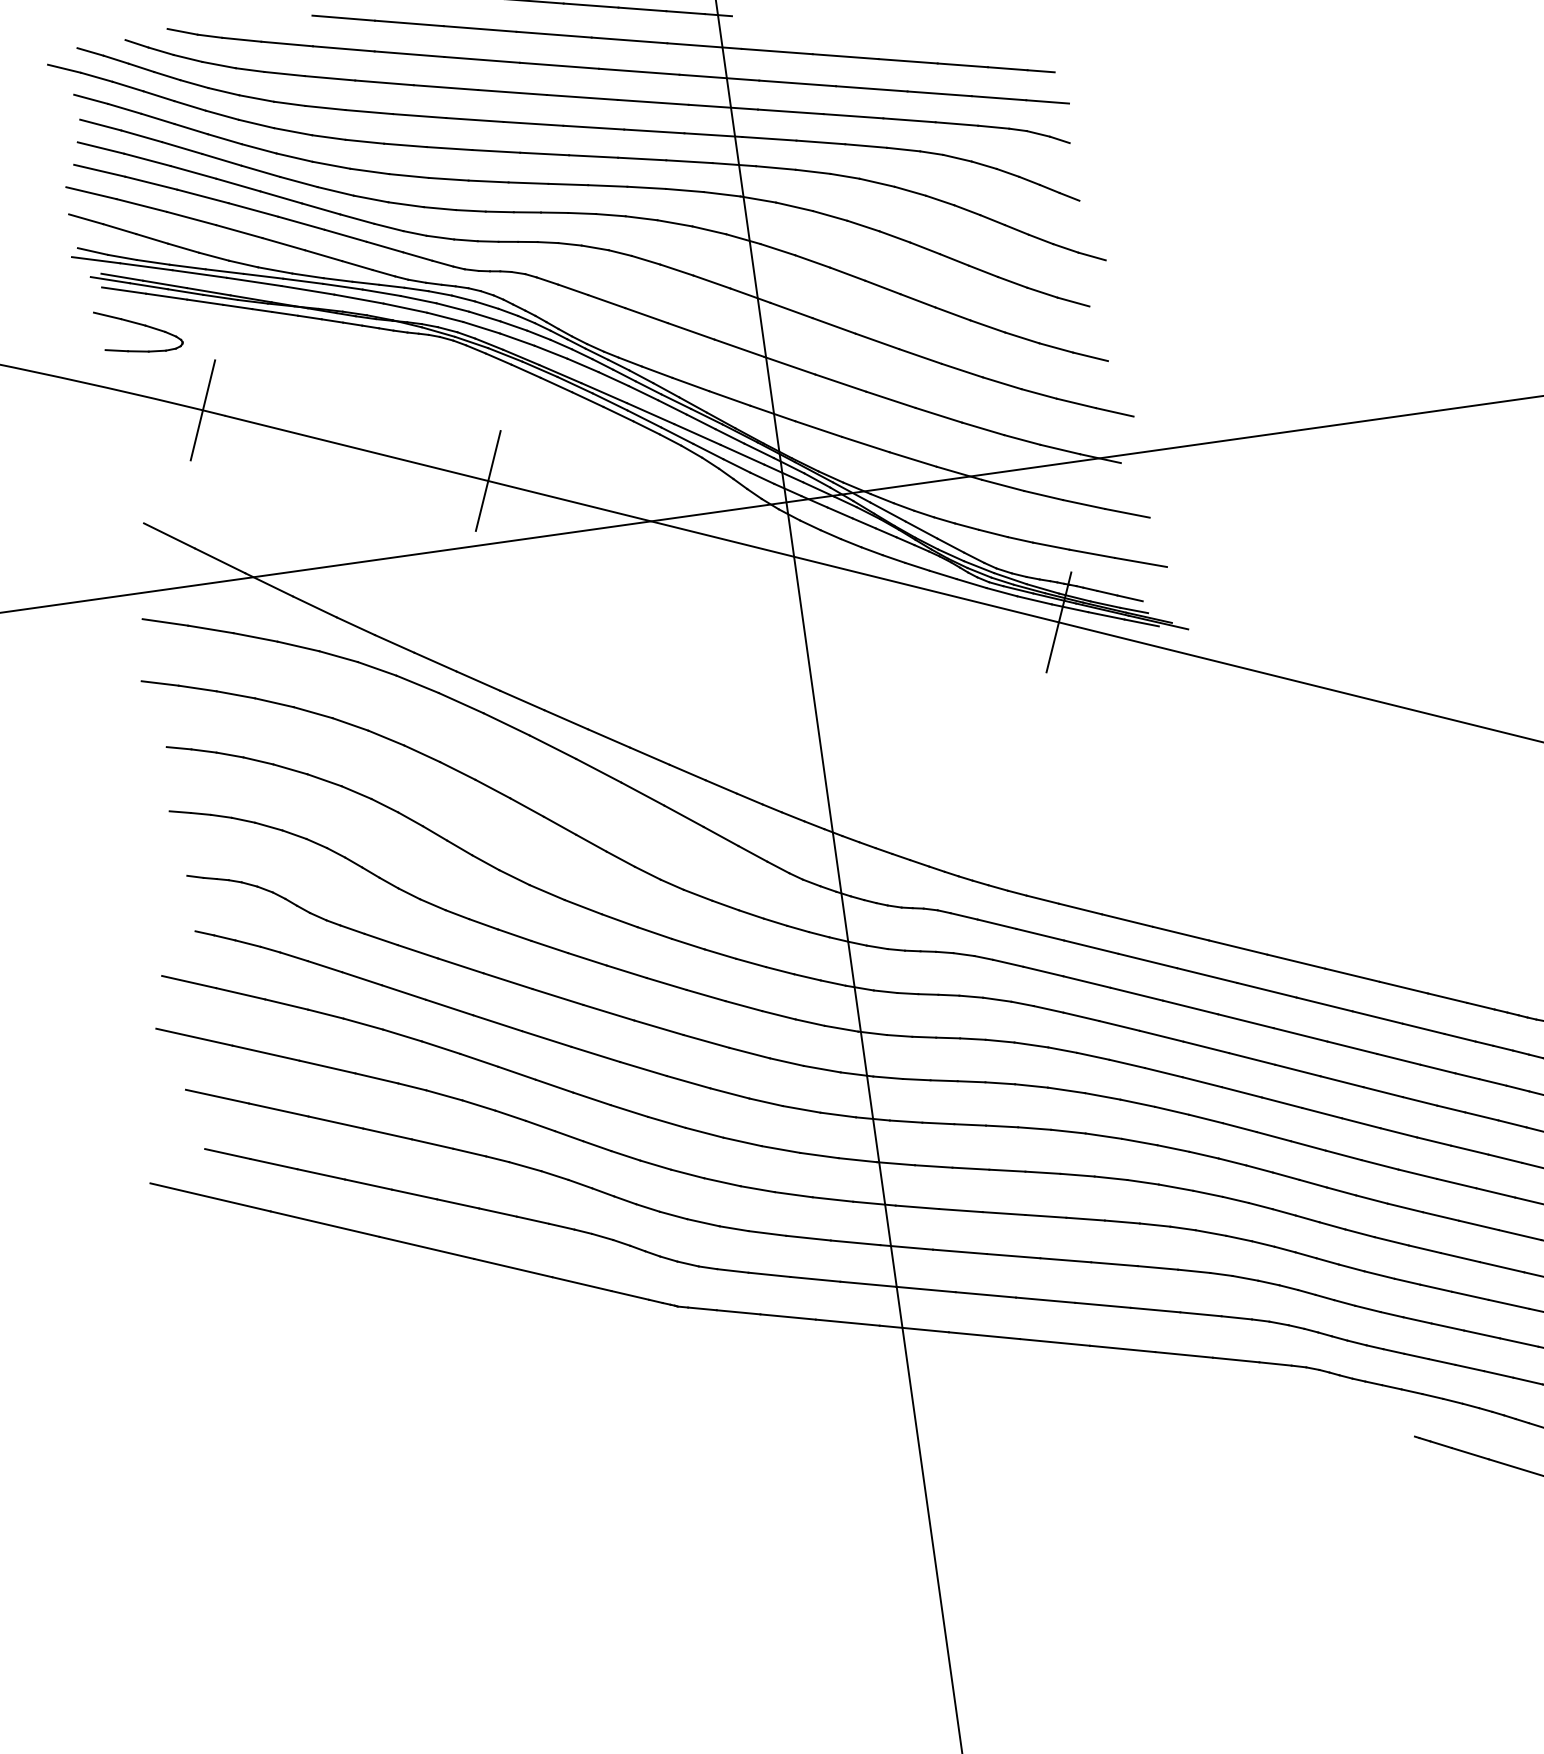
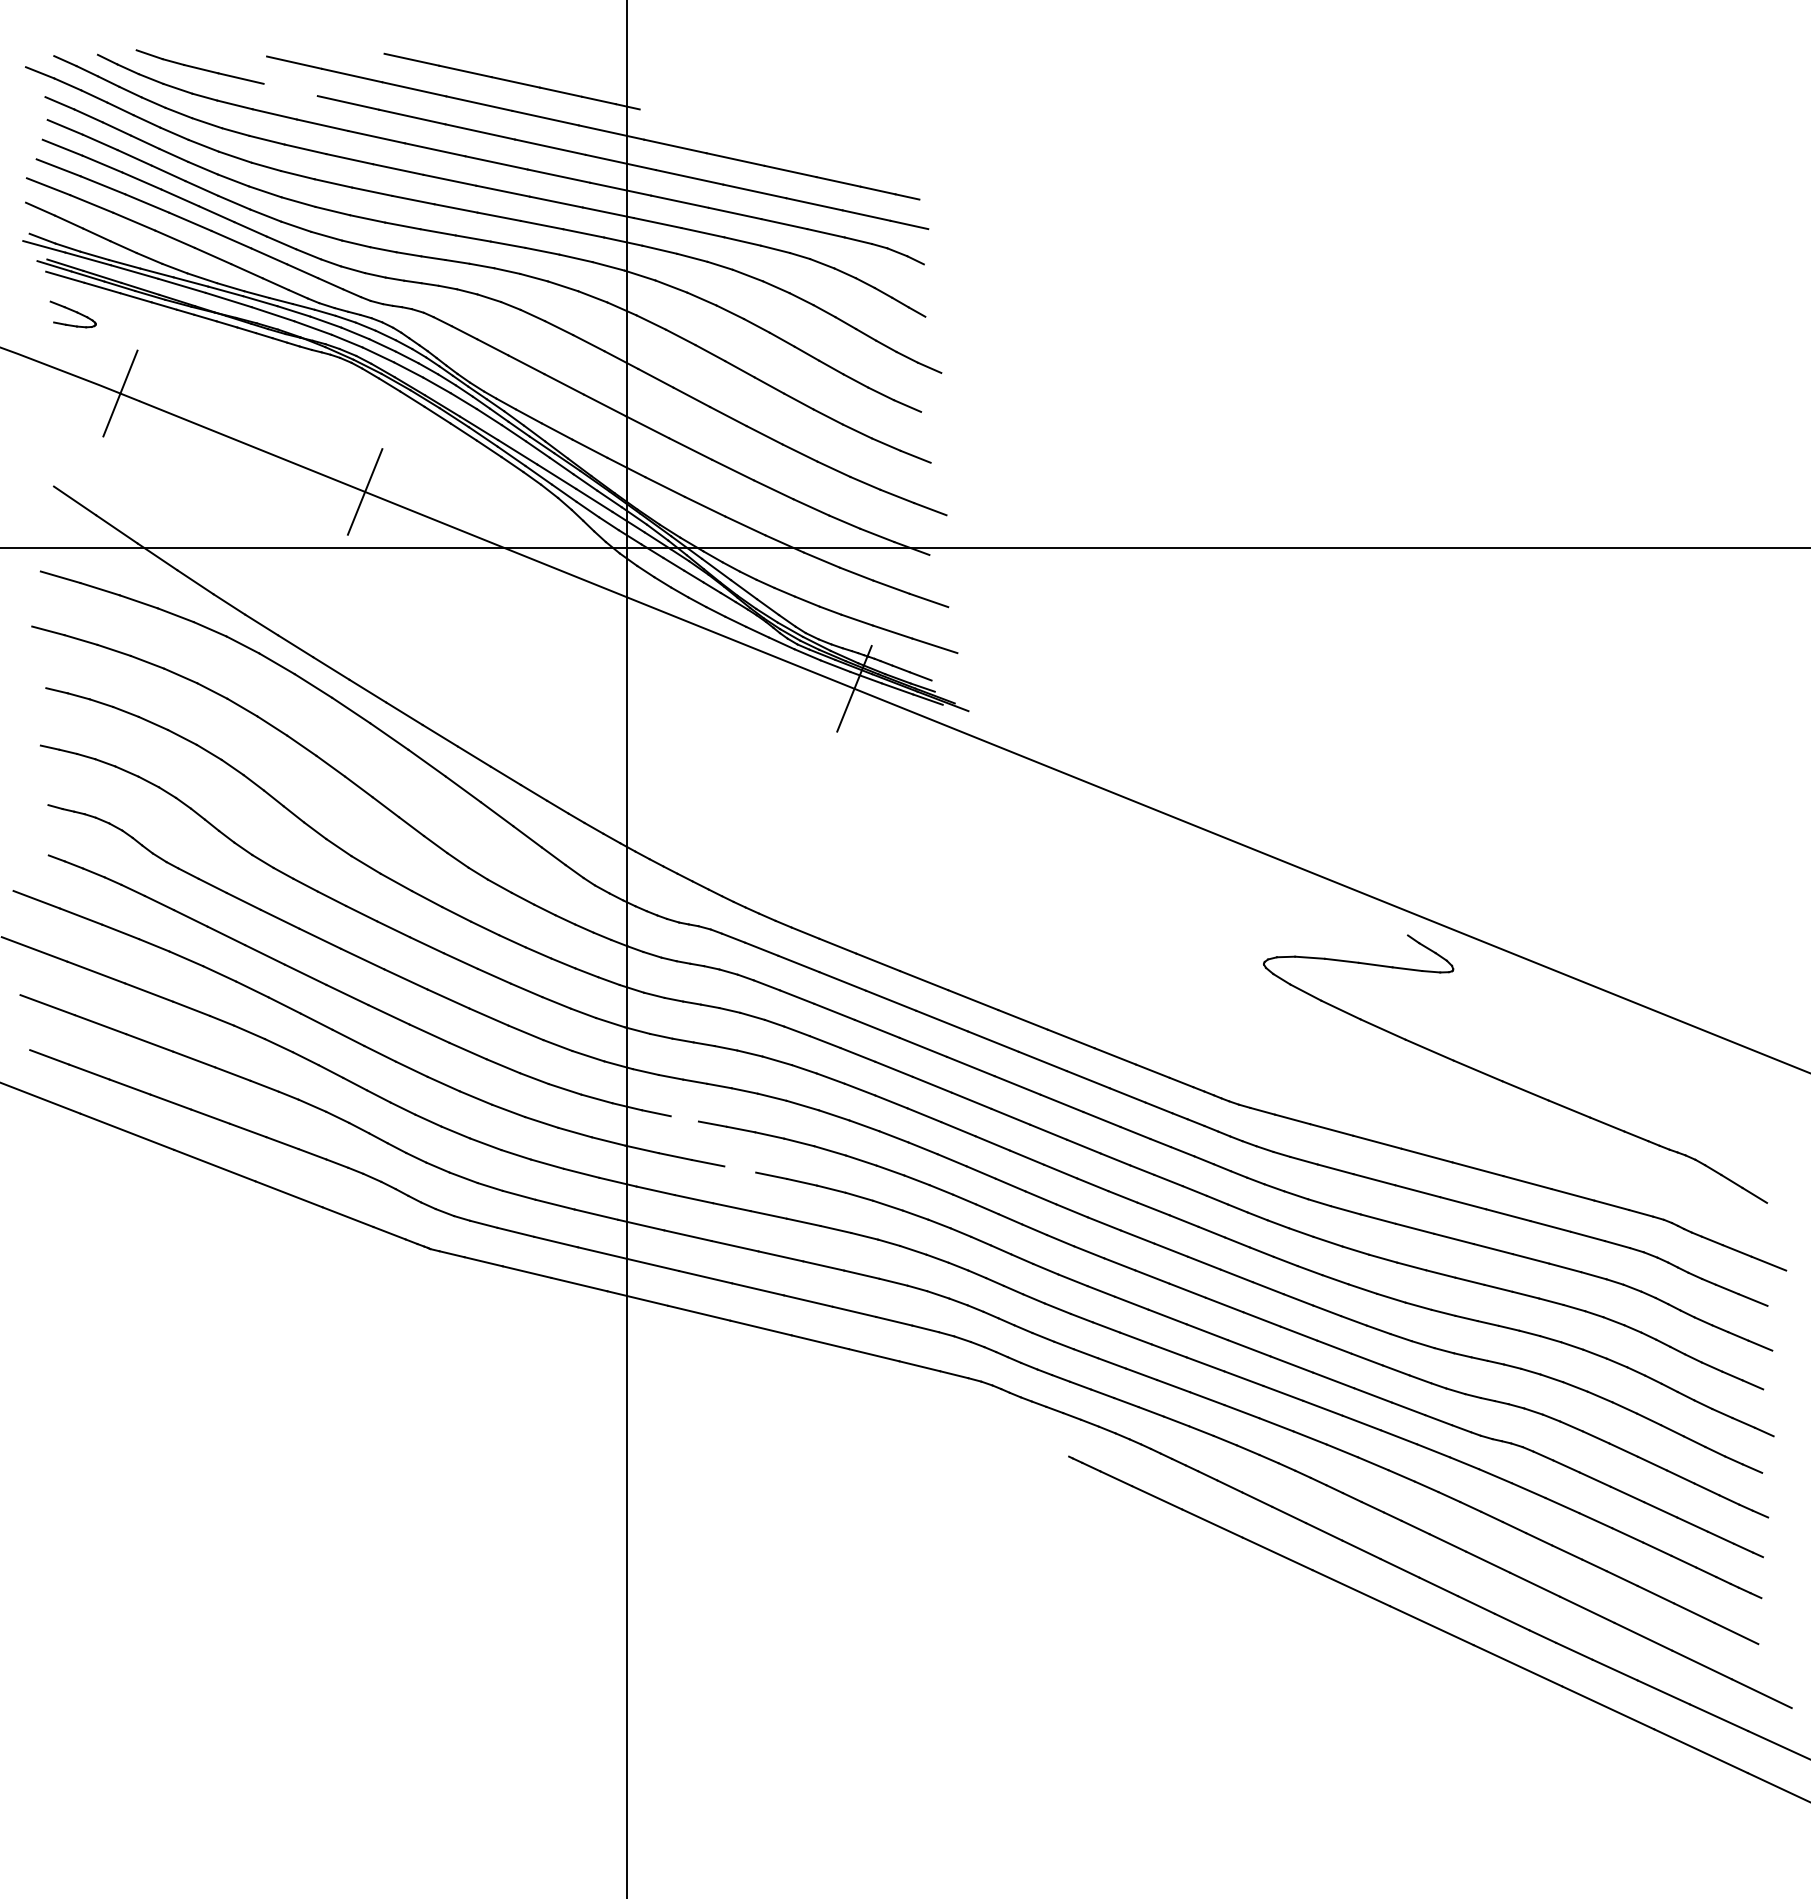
line: (343, 48) -> (290, 89), removed
part: (137, 330) -> (72, 314), size x0.6
line: (937, 1123) -> (684, 1118), removed
line: (1007, 1170) -> (740, 1169), removed

